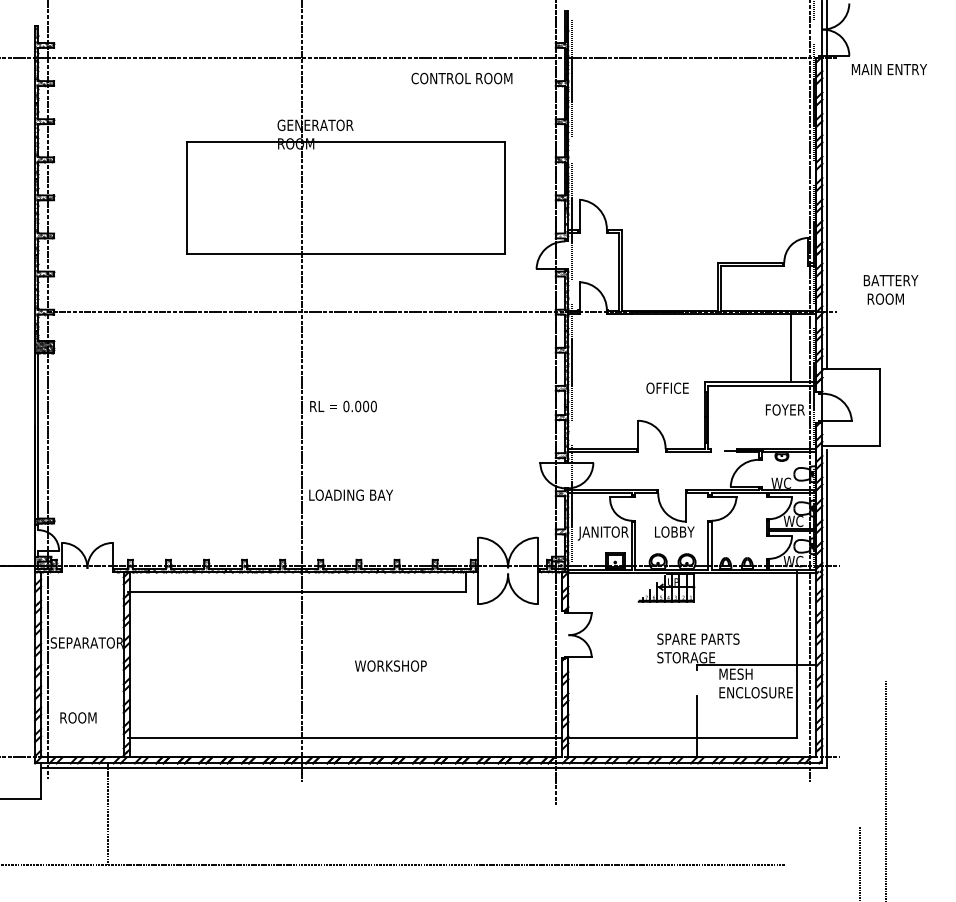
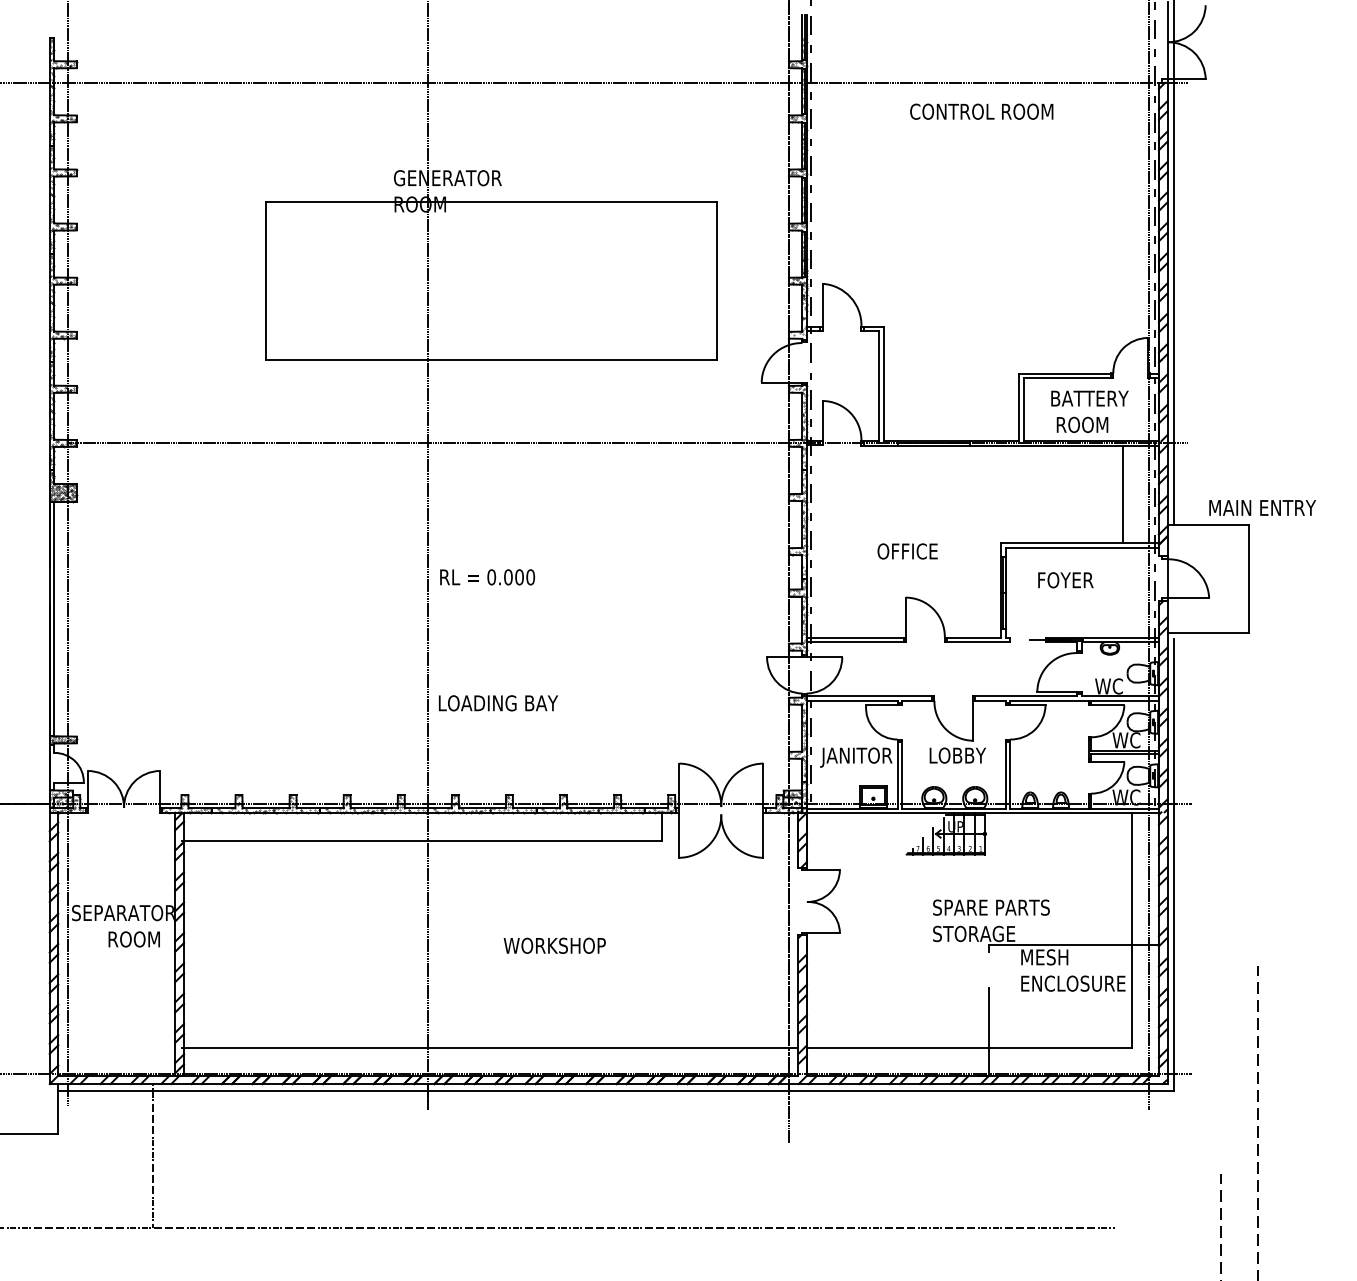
text: (889, 69) -> (1262, 507), moved
text: (461, 78) -> (981, 111), moved
text: (890, 289) -> (1089, 411), moved
text: (667, 388) -> (907, 551), moved
text: (785, 410) -> (1065, 580), moved
text: (77, 717) -> (133, 939), moved

